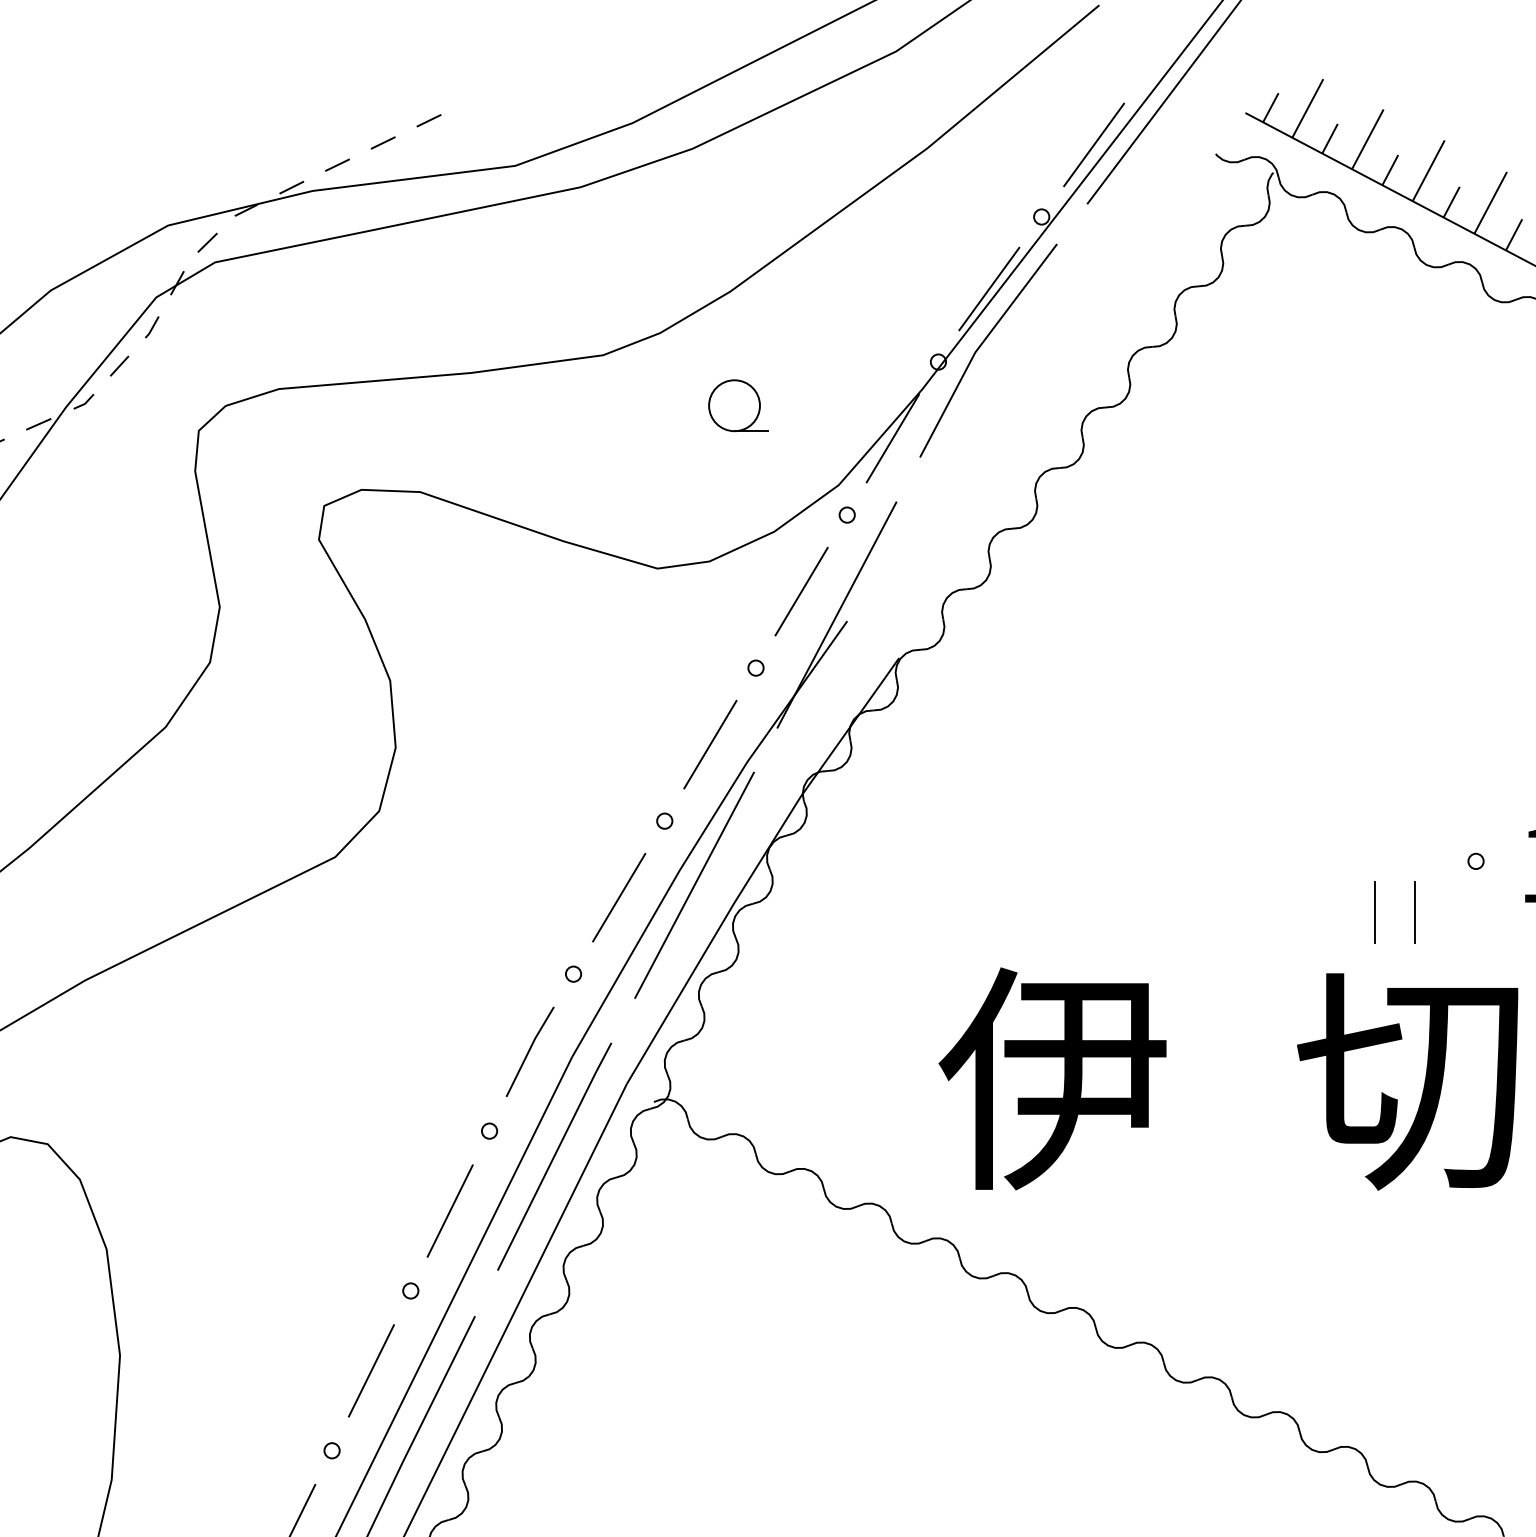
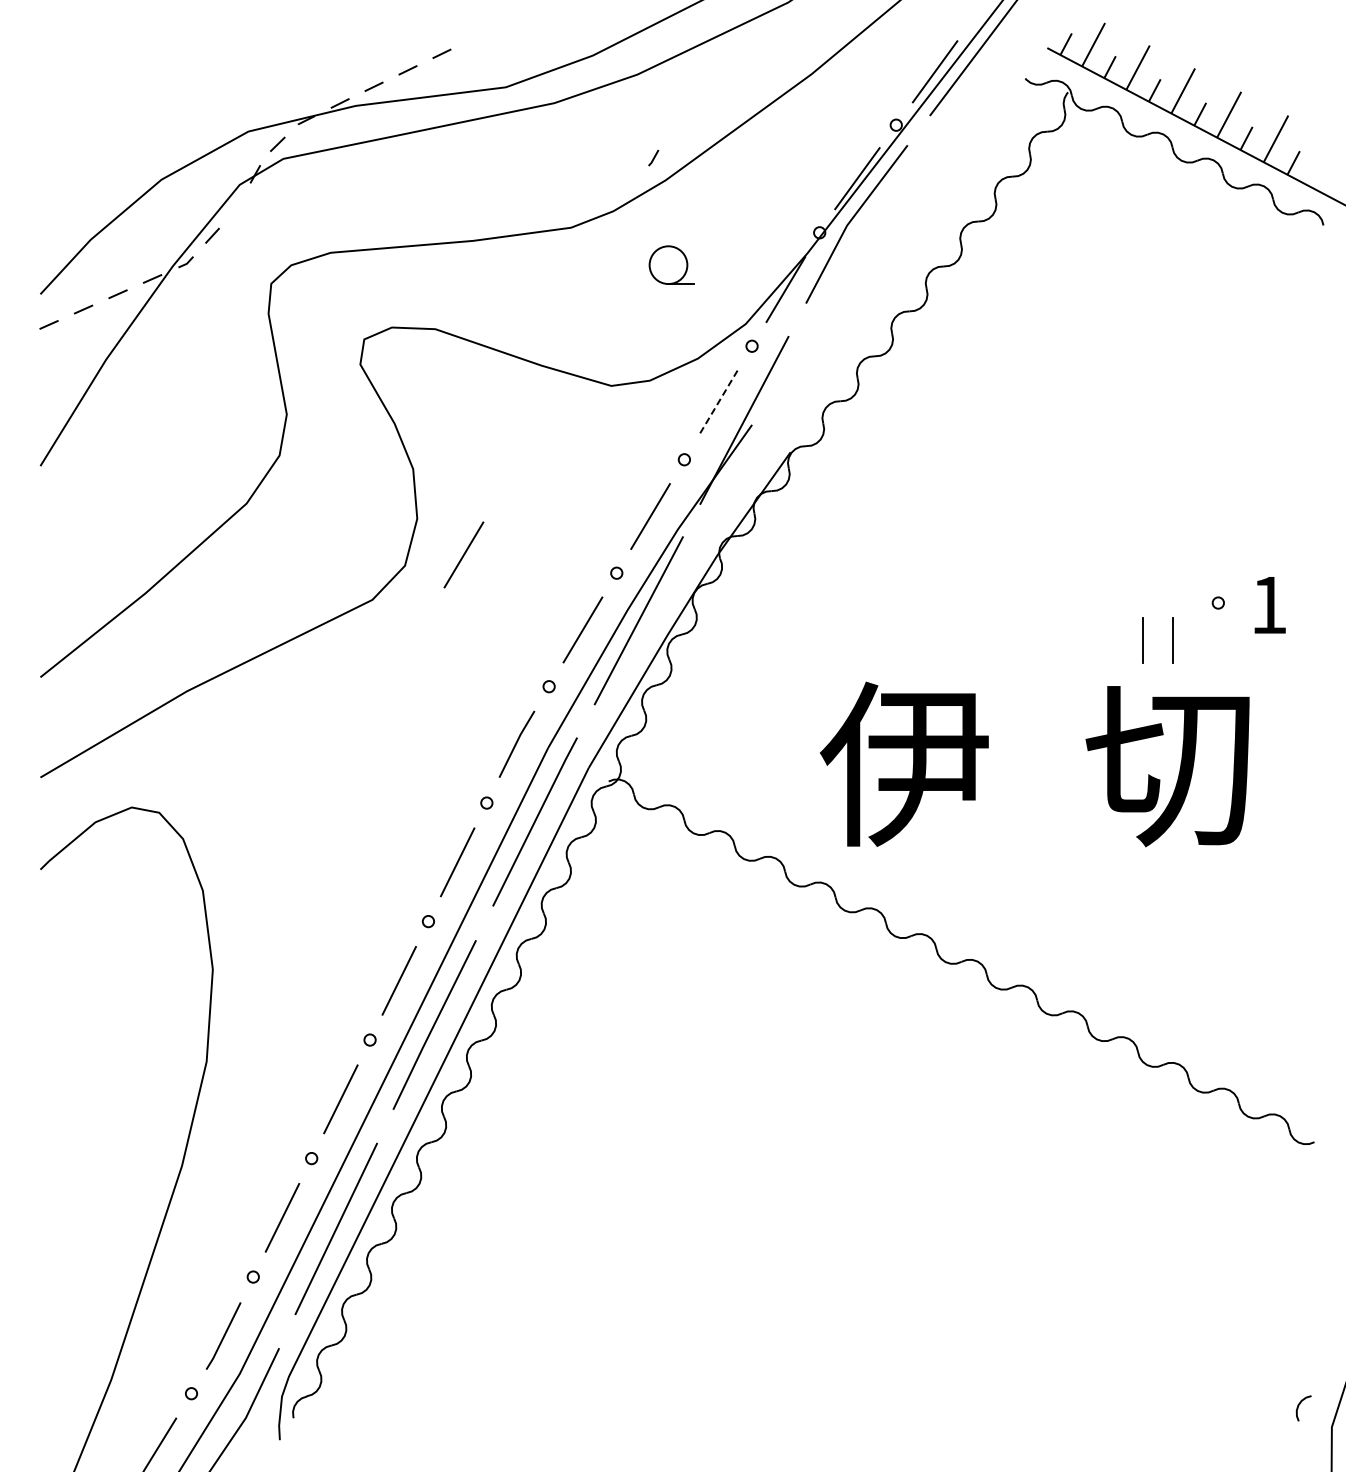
line: (151, 326) -> (653, 157), moved
line: (801, 592) -> (718, 403), solid -> dashed
line: (458, 795) -> (463, 554), added

